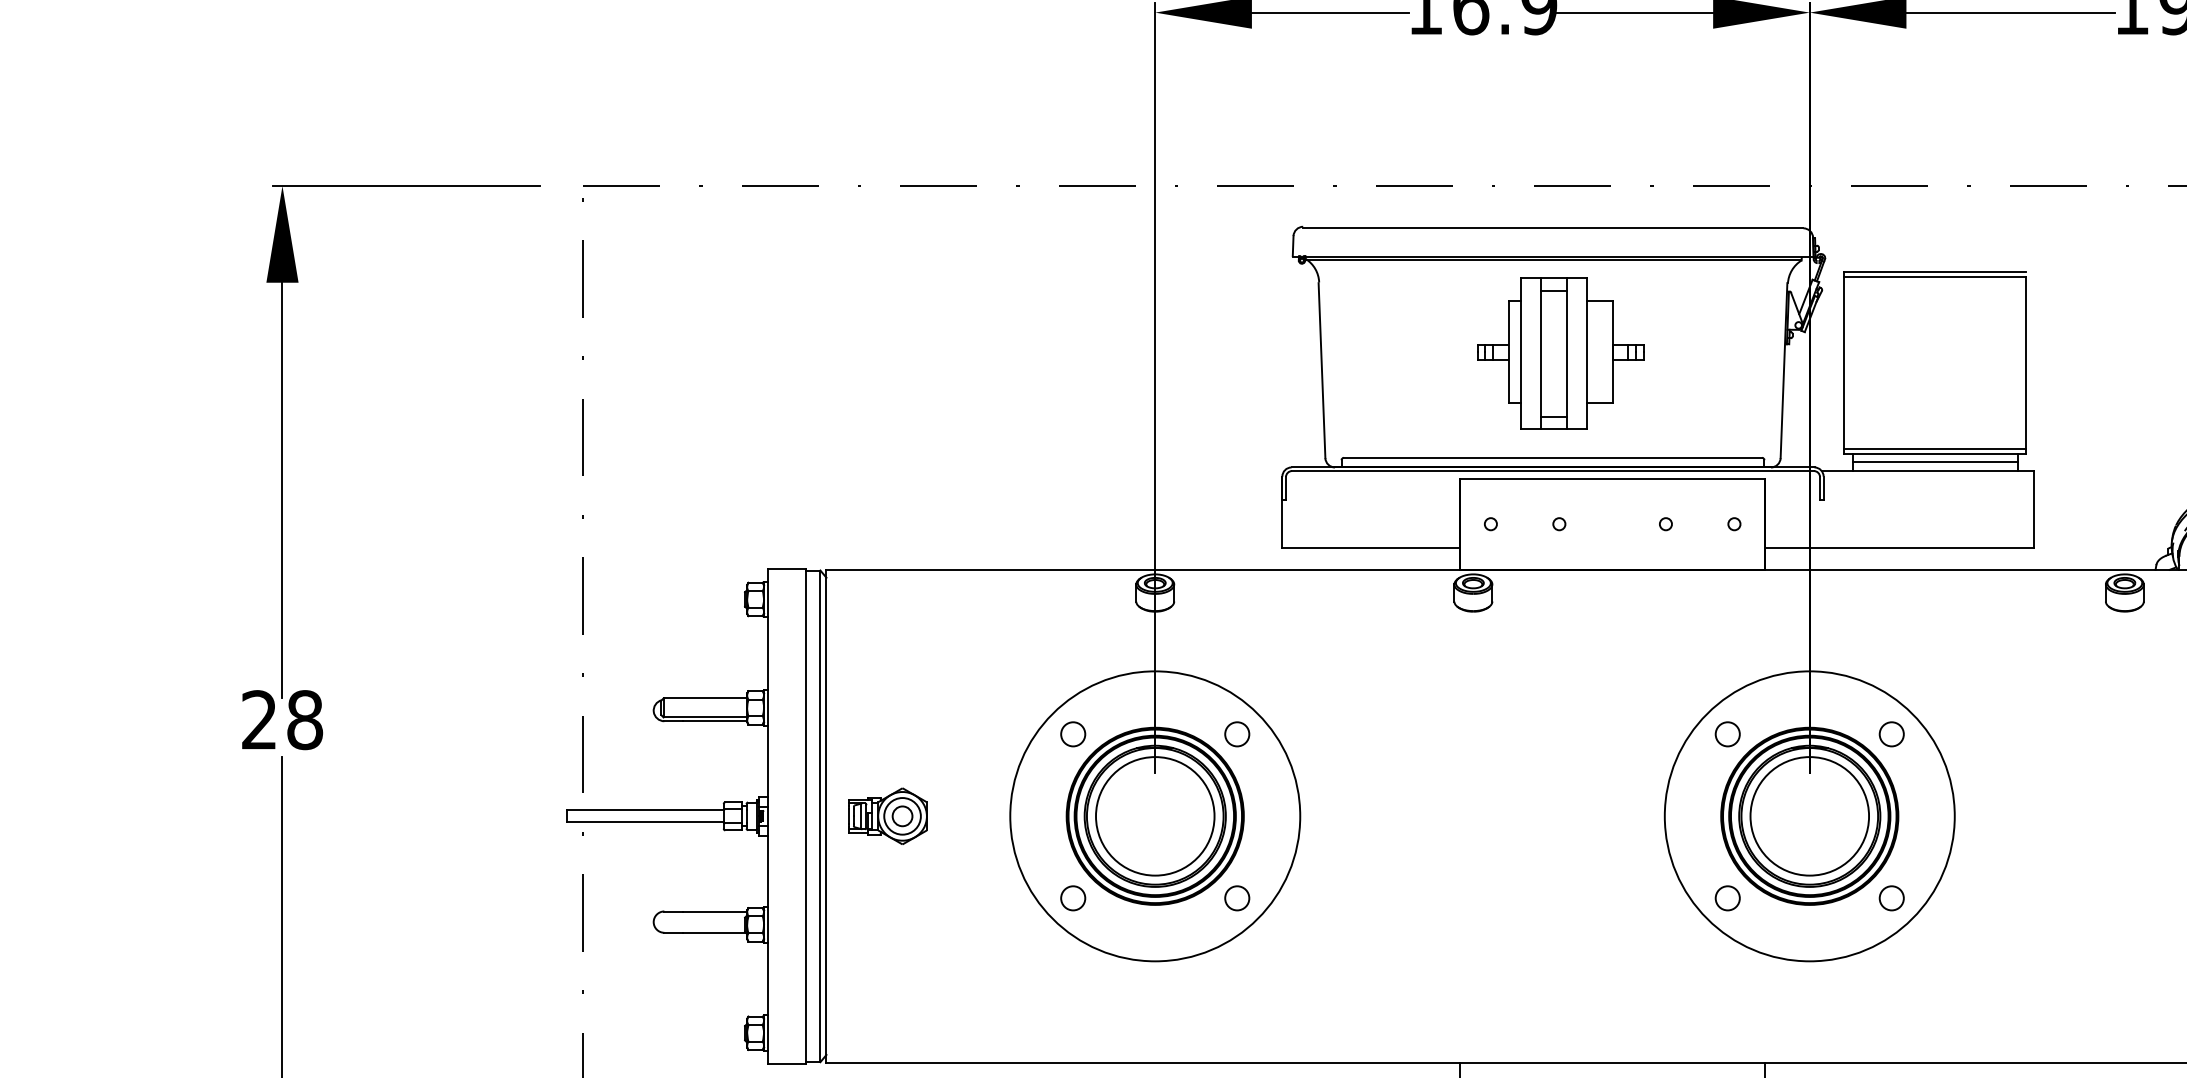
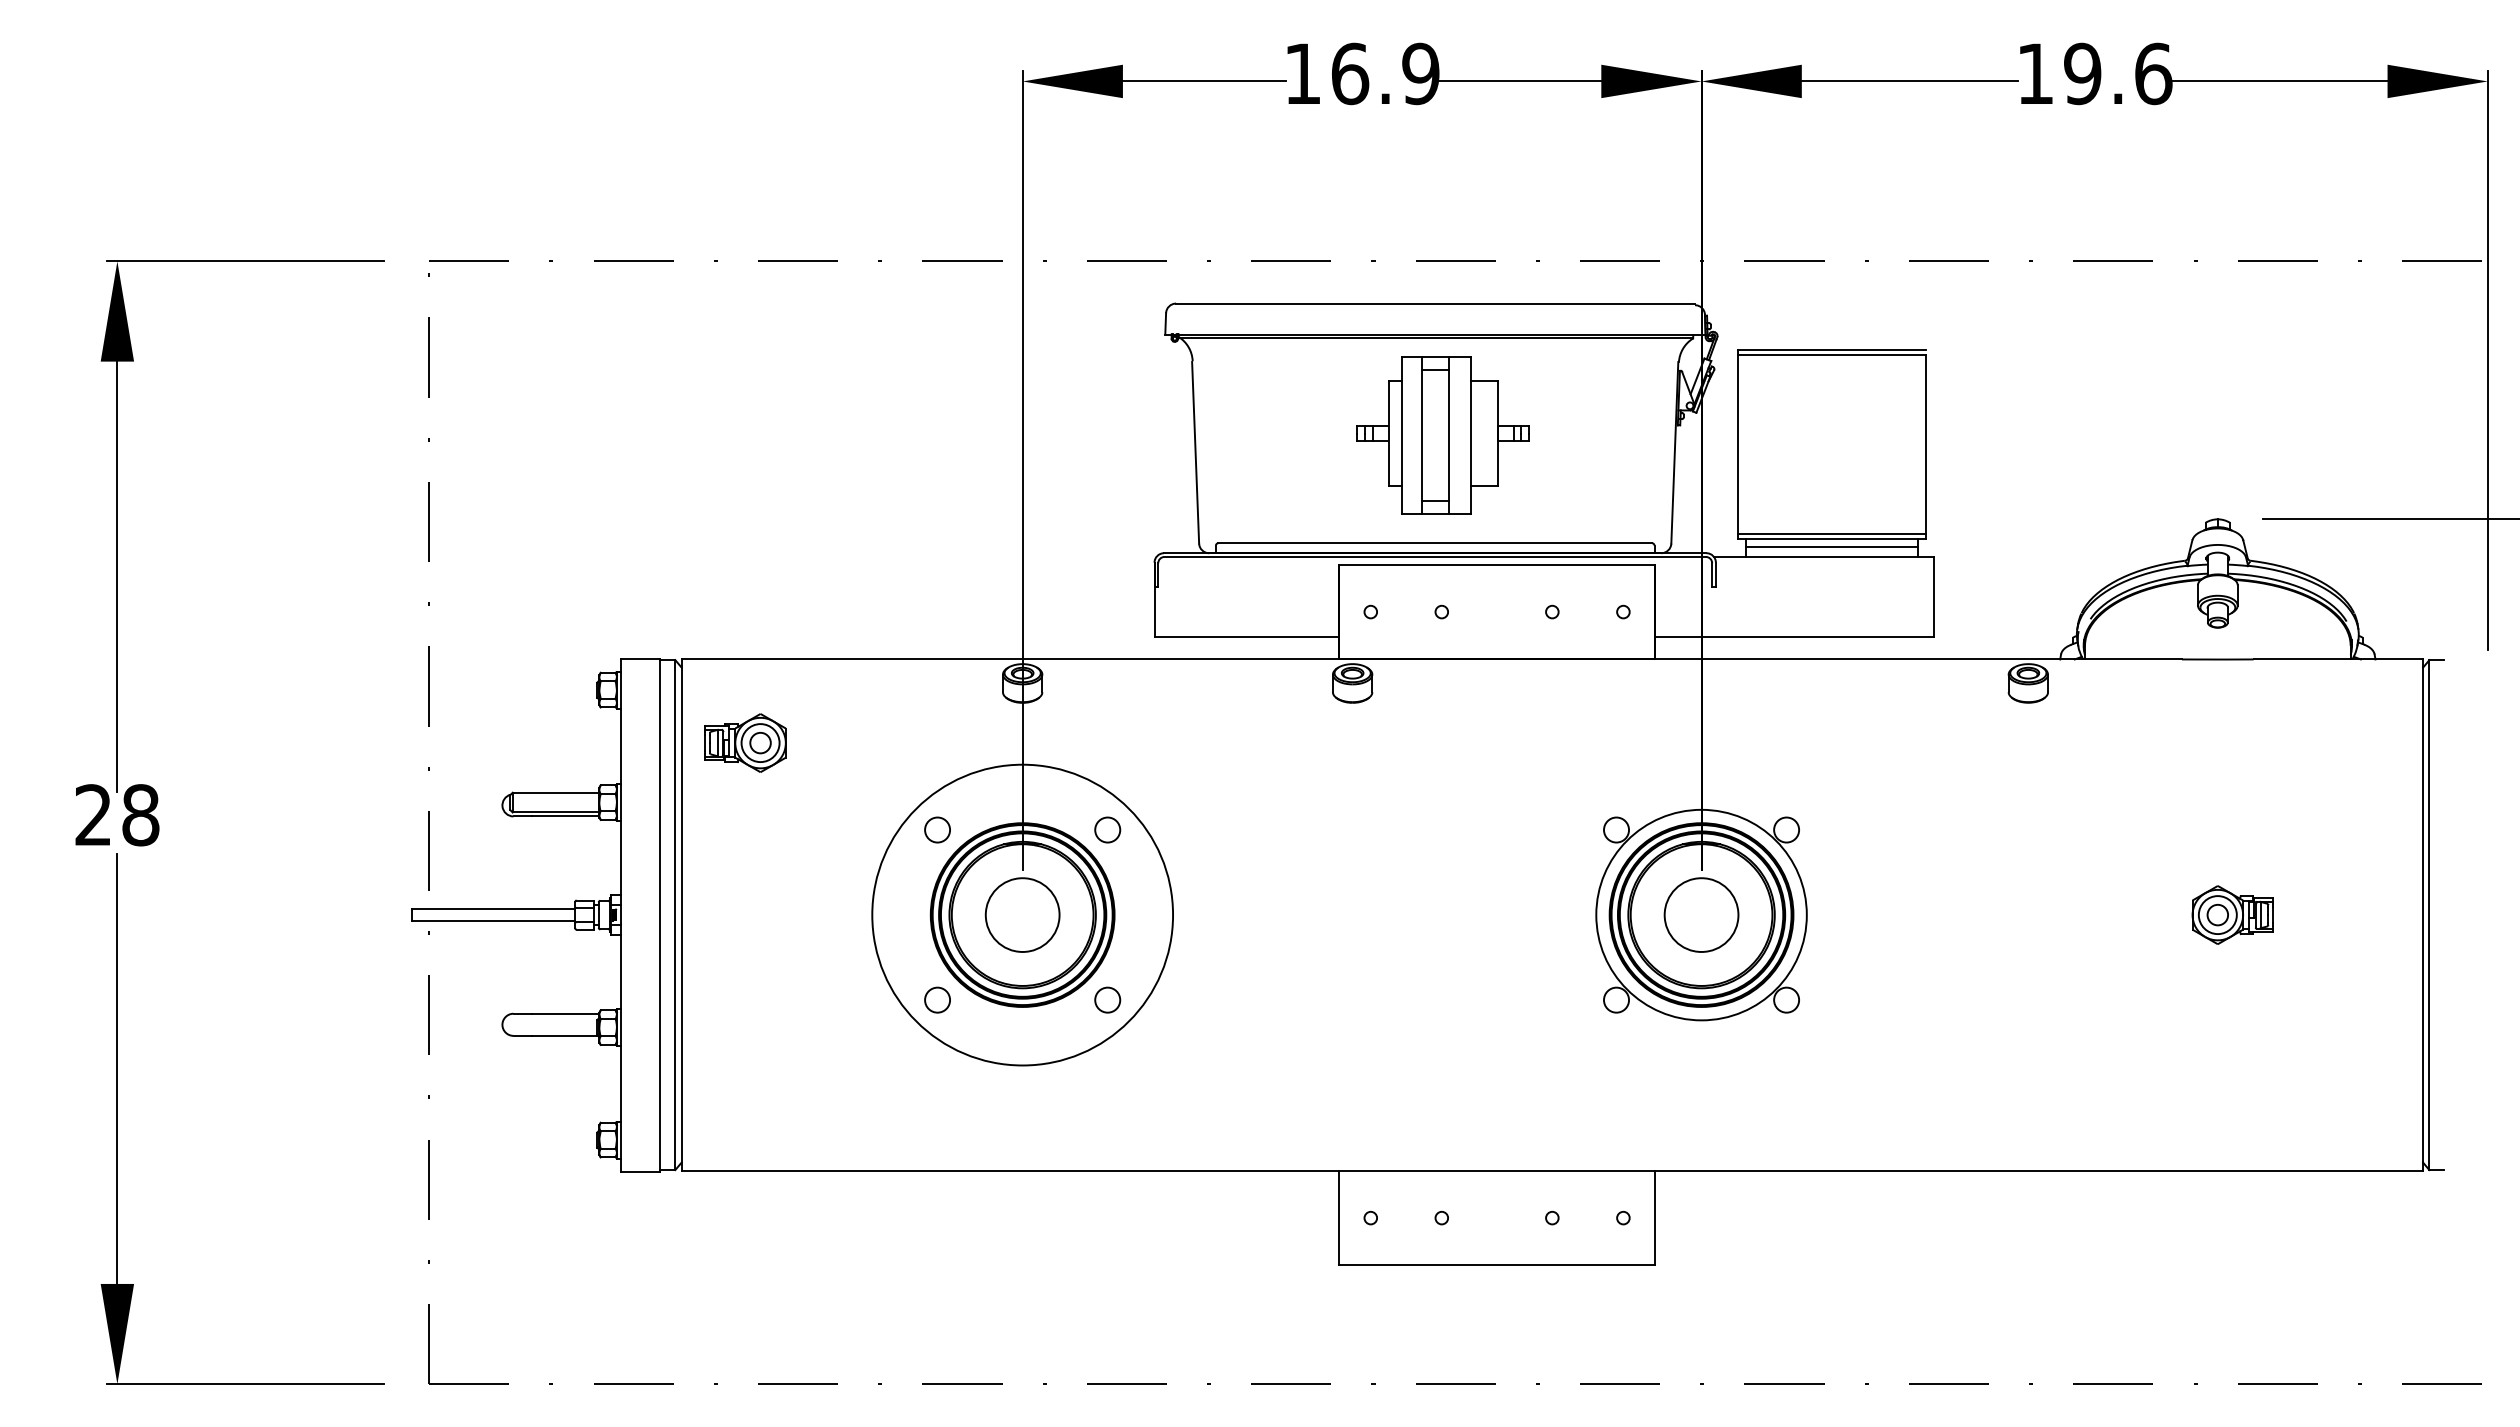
part: (888, 815) -> (745, 742), moved
circle: (1155, 815) -> (1022, 914), size x0.6
circle: (1809, 815) -> (1701, 914), size x0.6
circle: (1809, 815) -> (1701, 914), size x0.7

